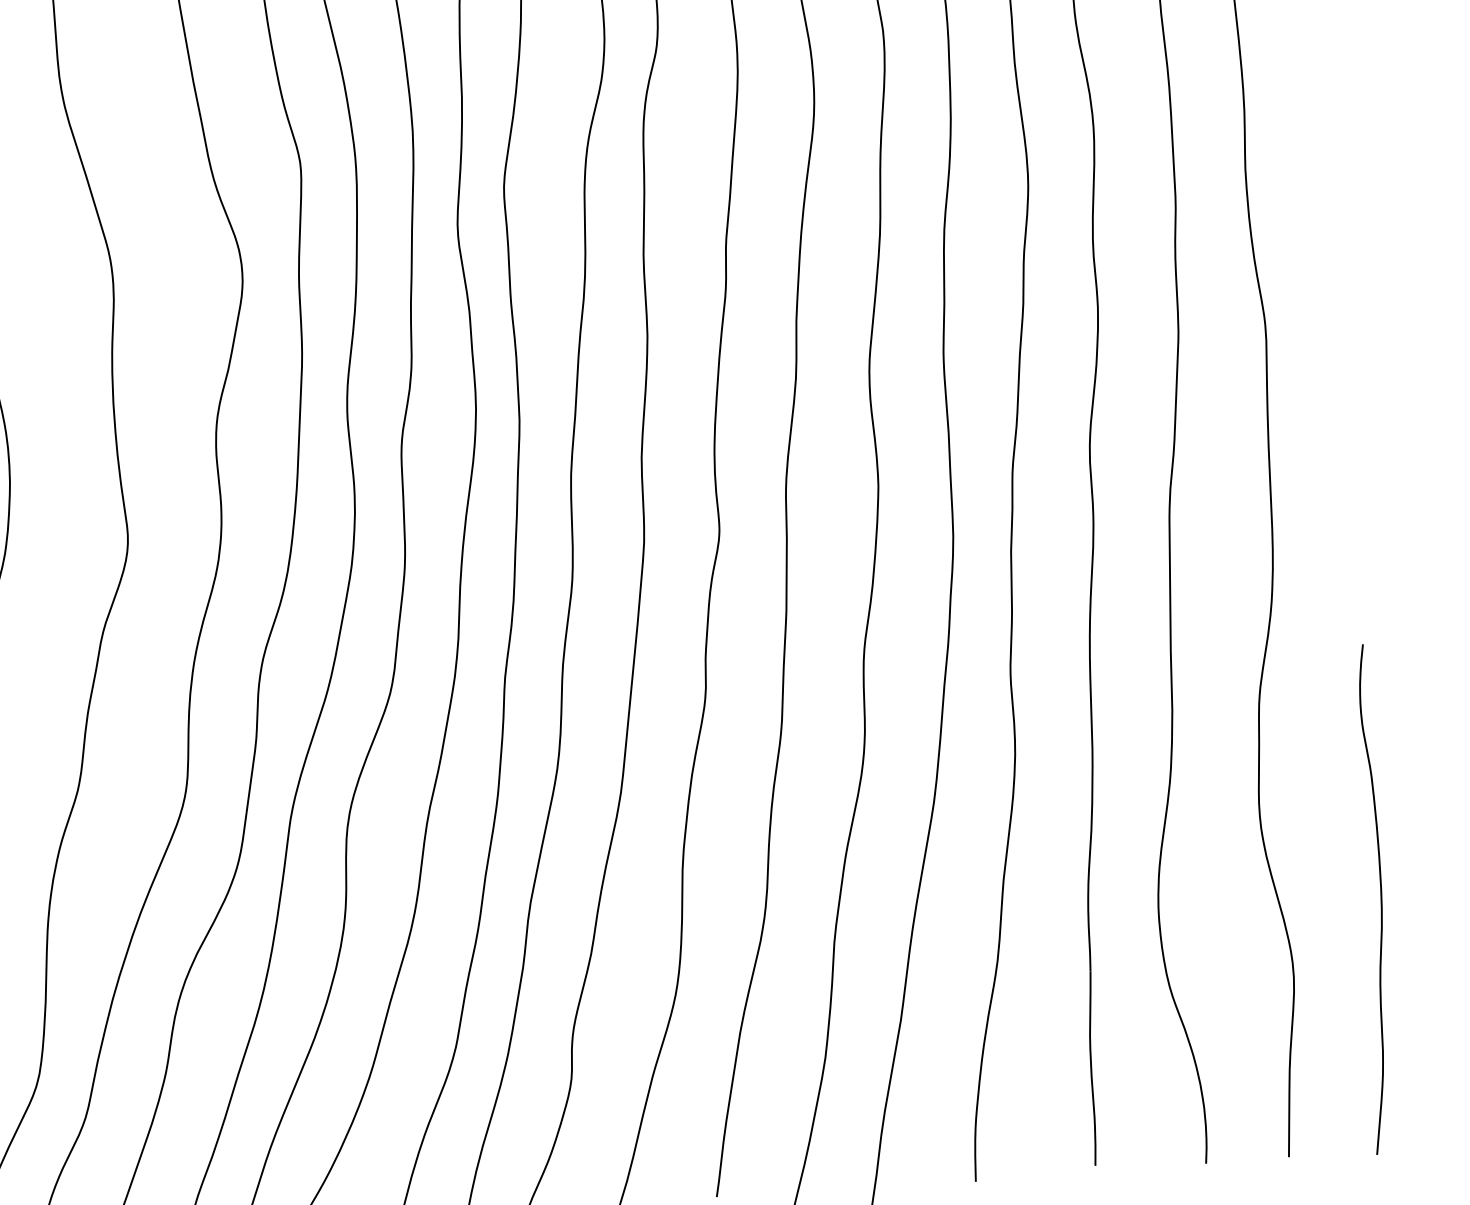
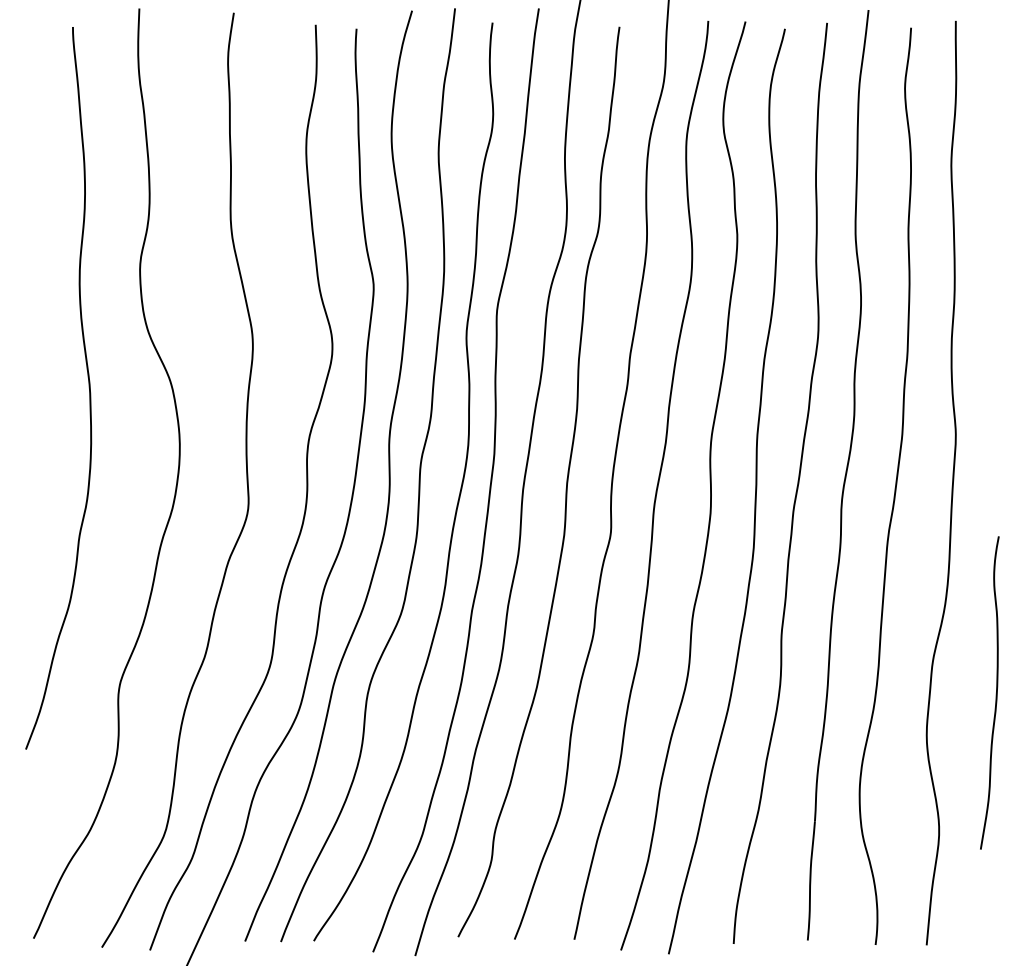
curve: (1379, 901) -> (995, 694), moved

